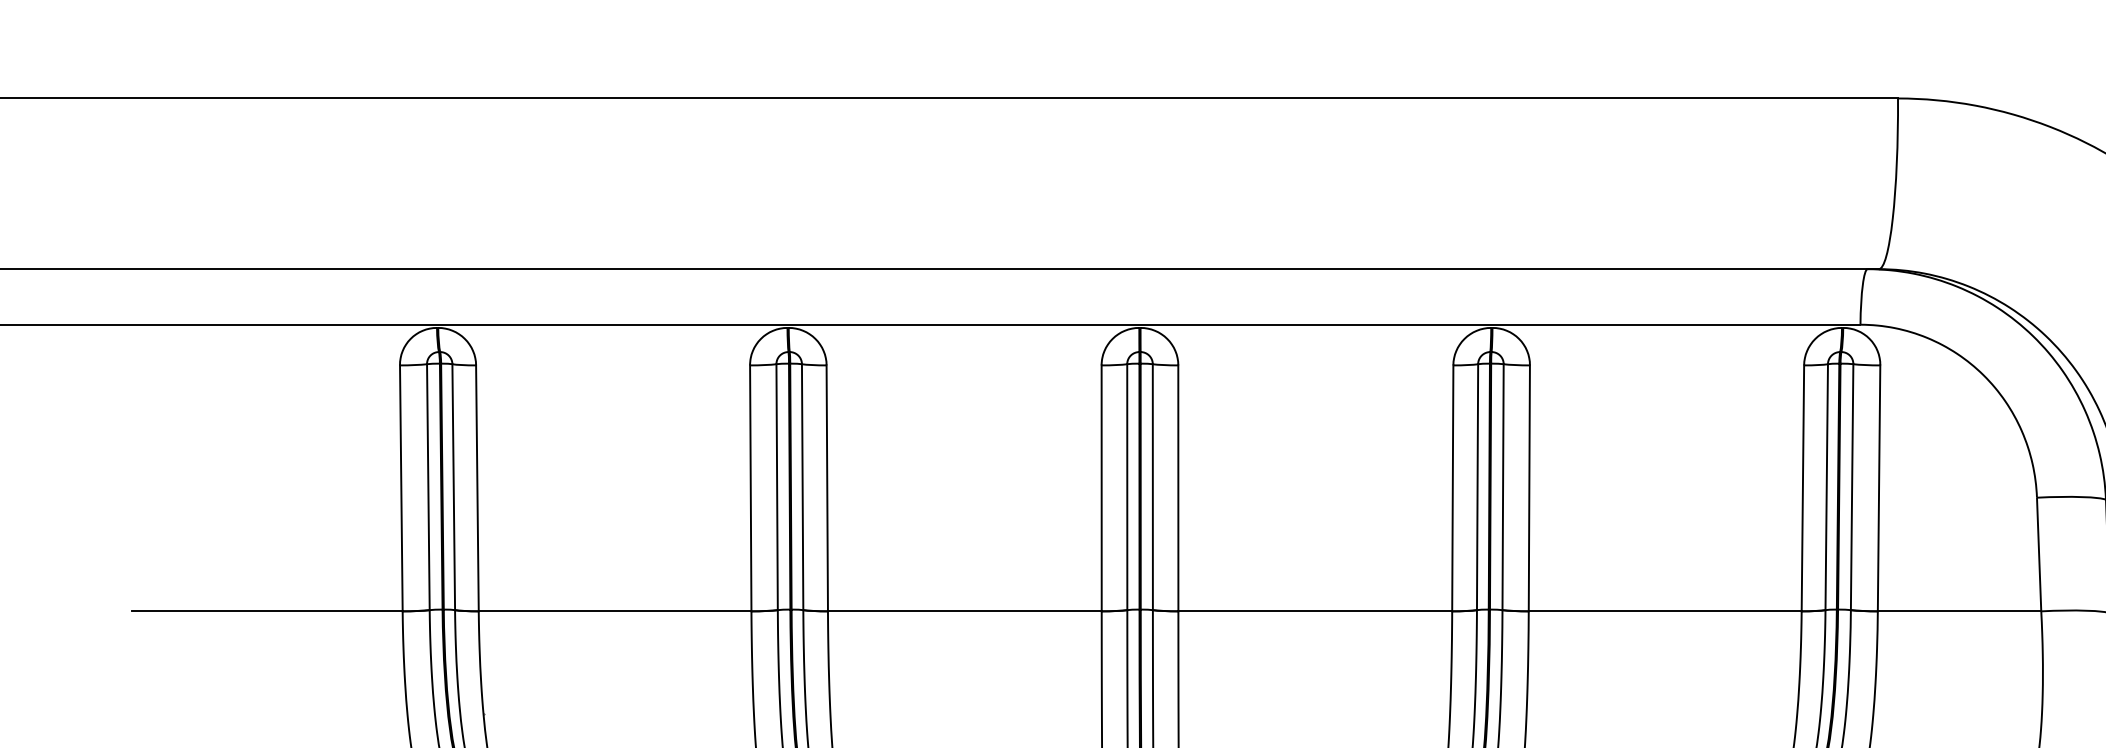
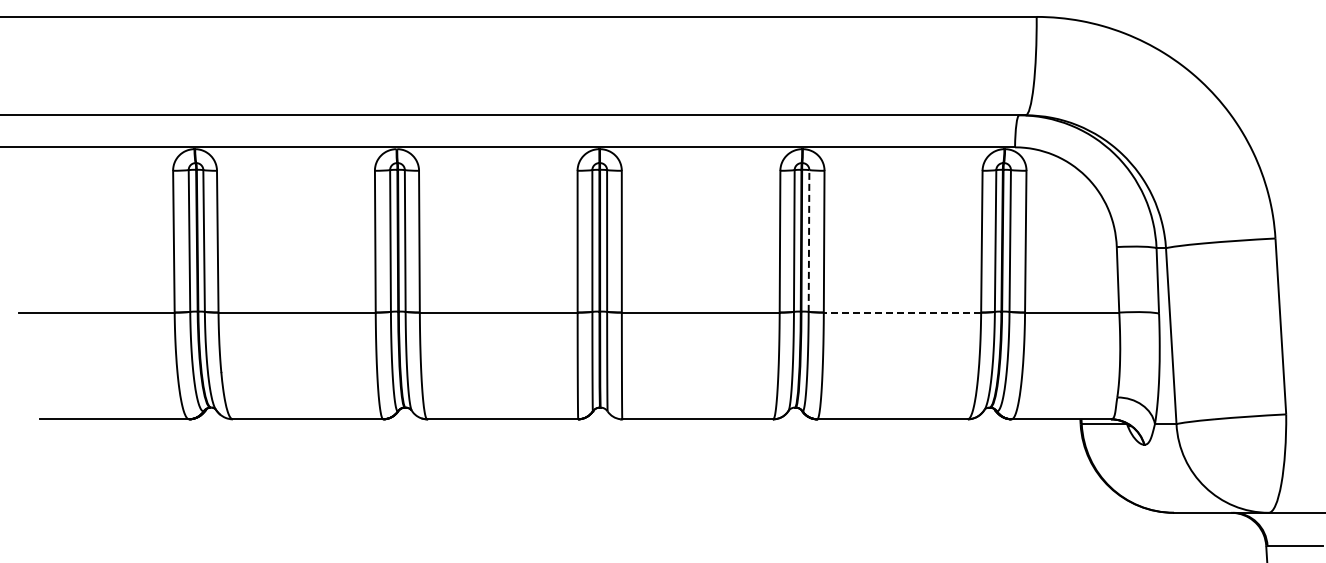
line: (1503, 488) -> (809, 241), solid -> dashed
line: (1665, 611) -> (902, 312), solid -> dashed

